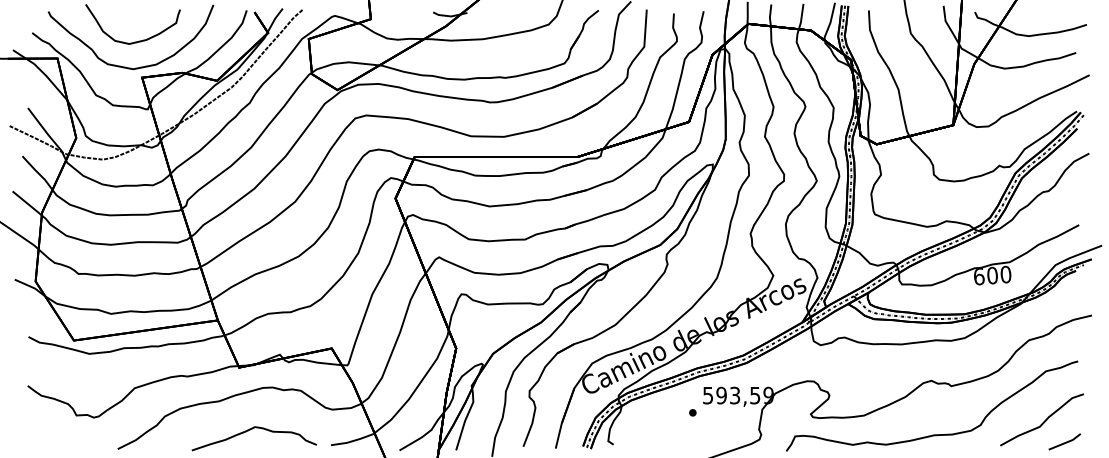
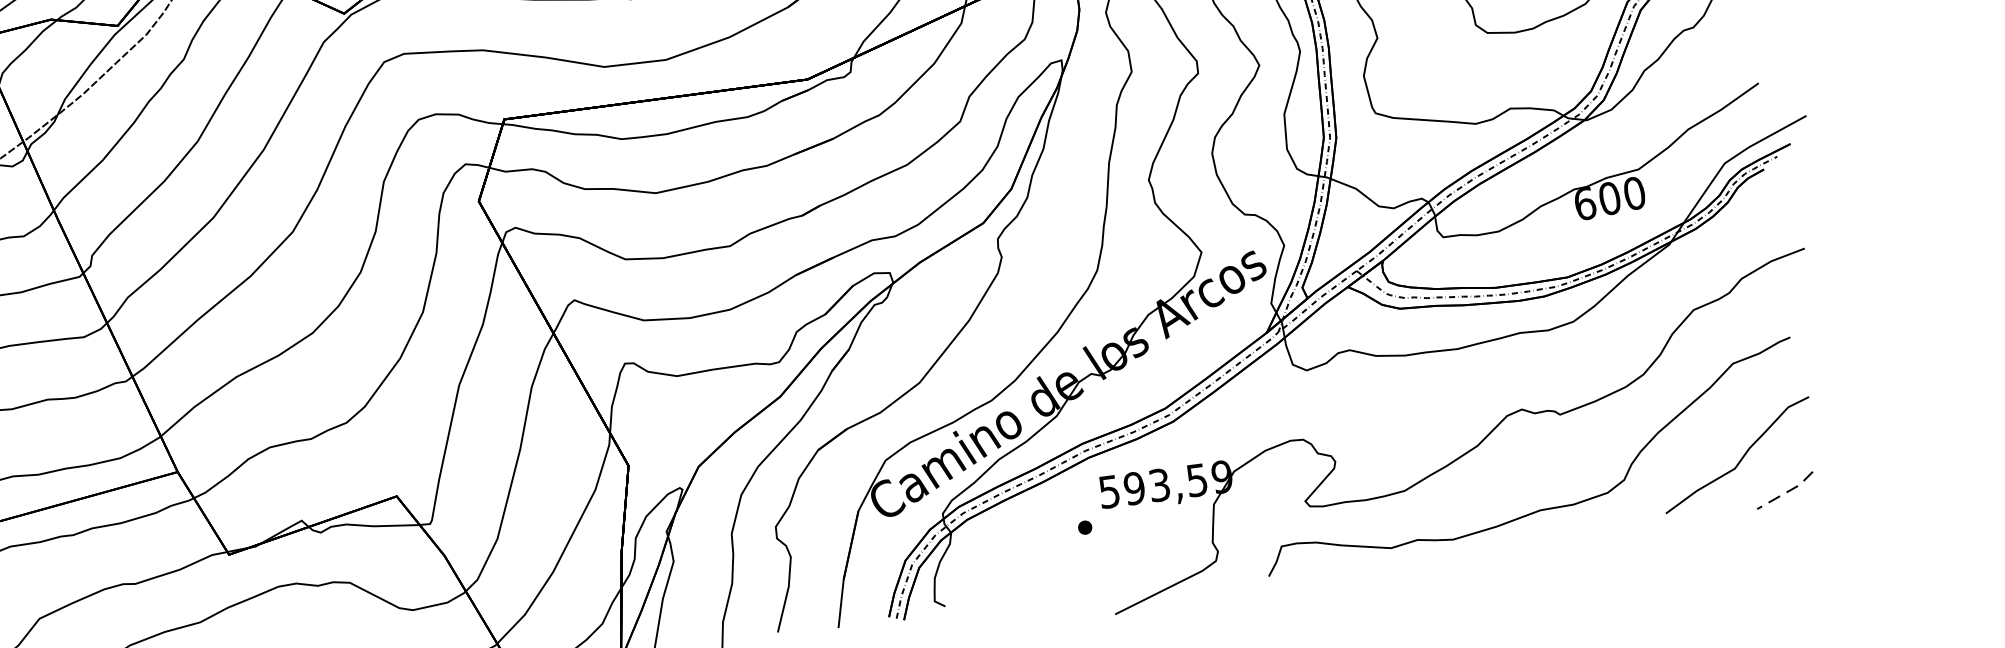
line: (1065, 442) -> (1786, 491), solid -> dashed

